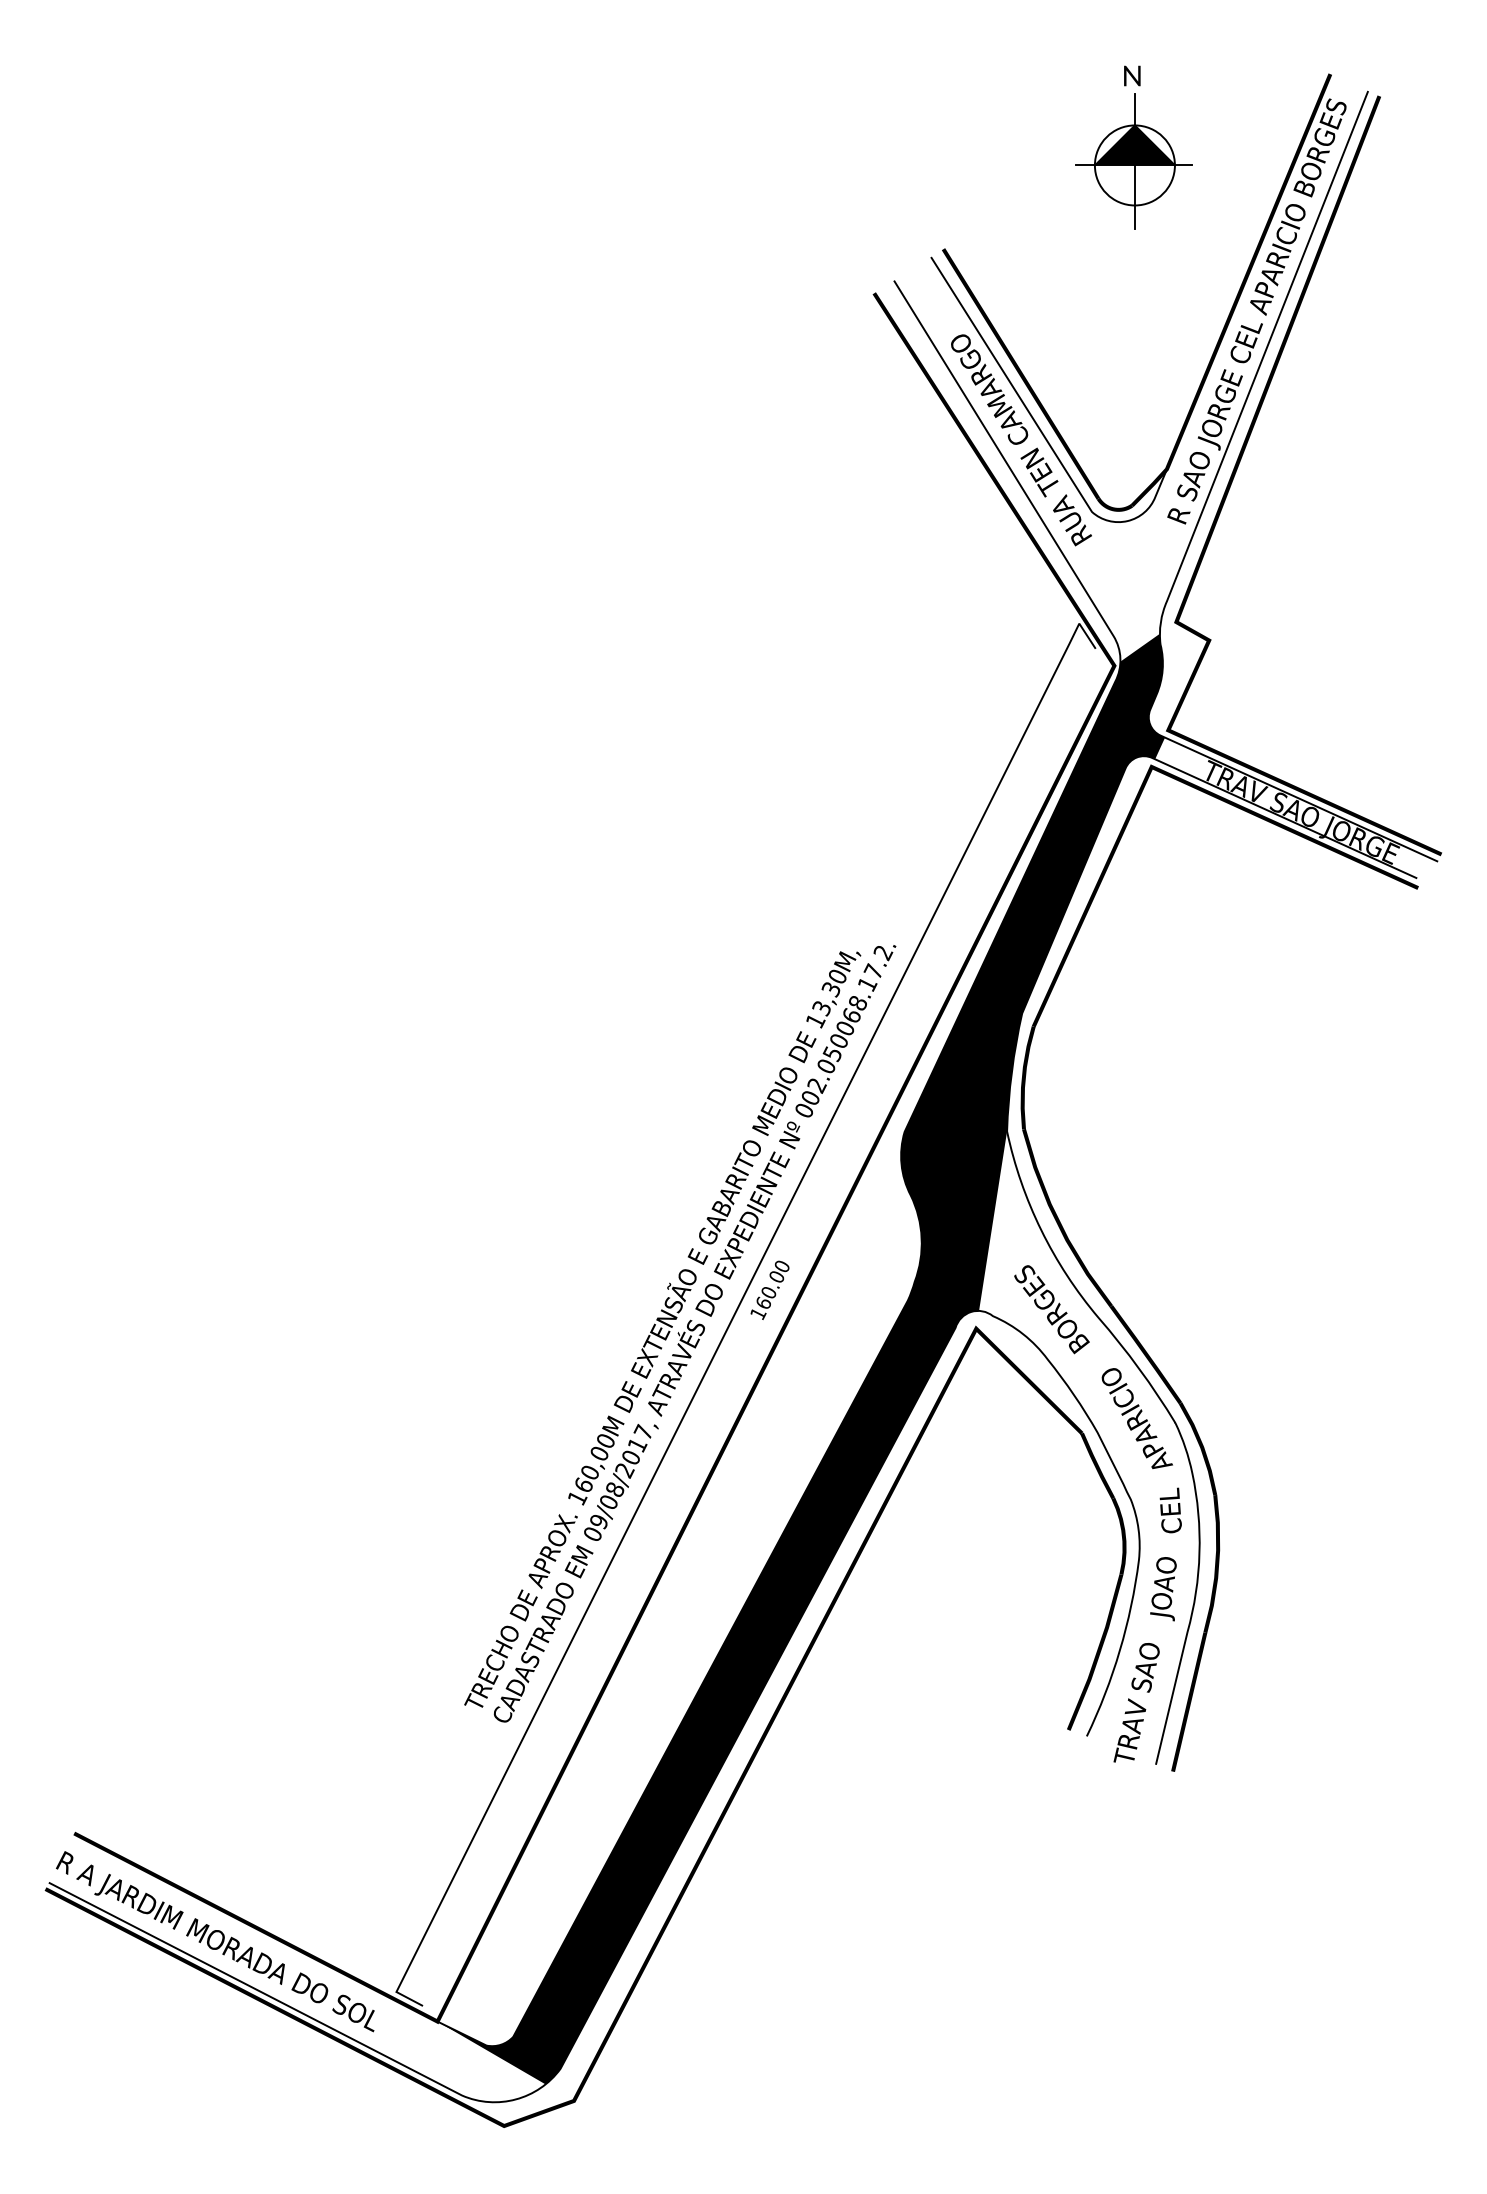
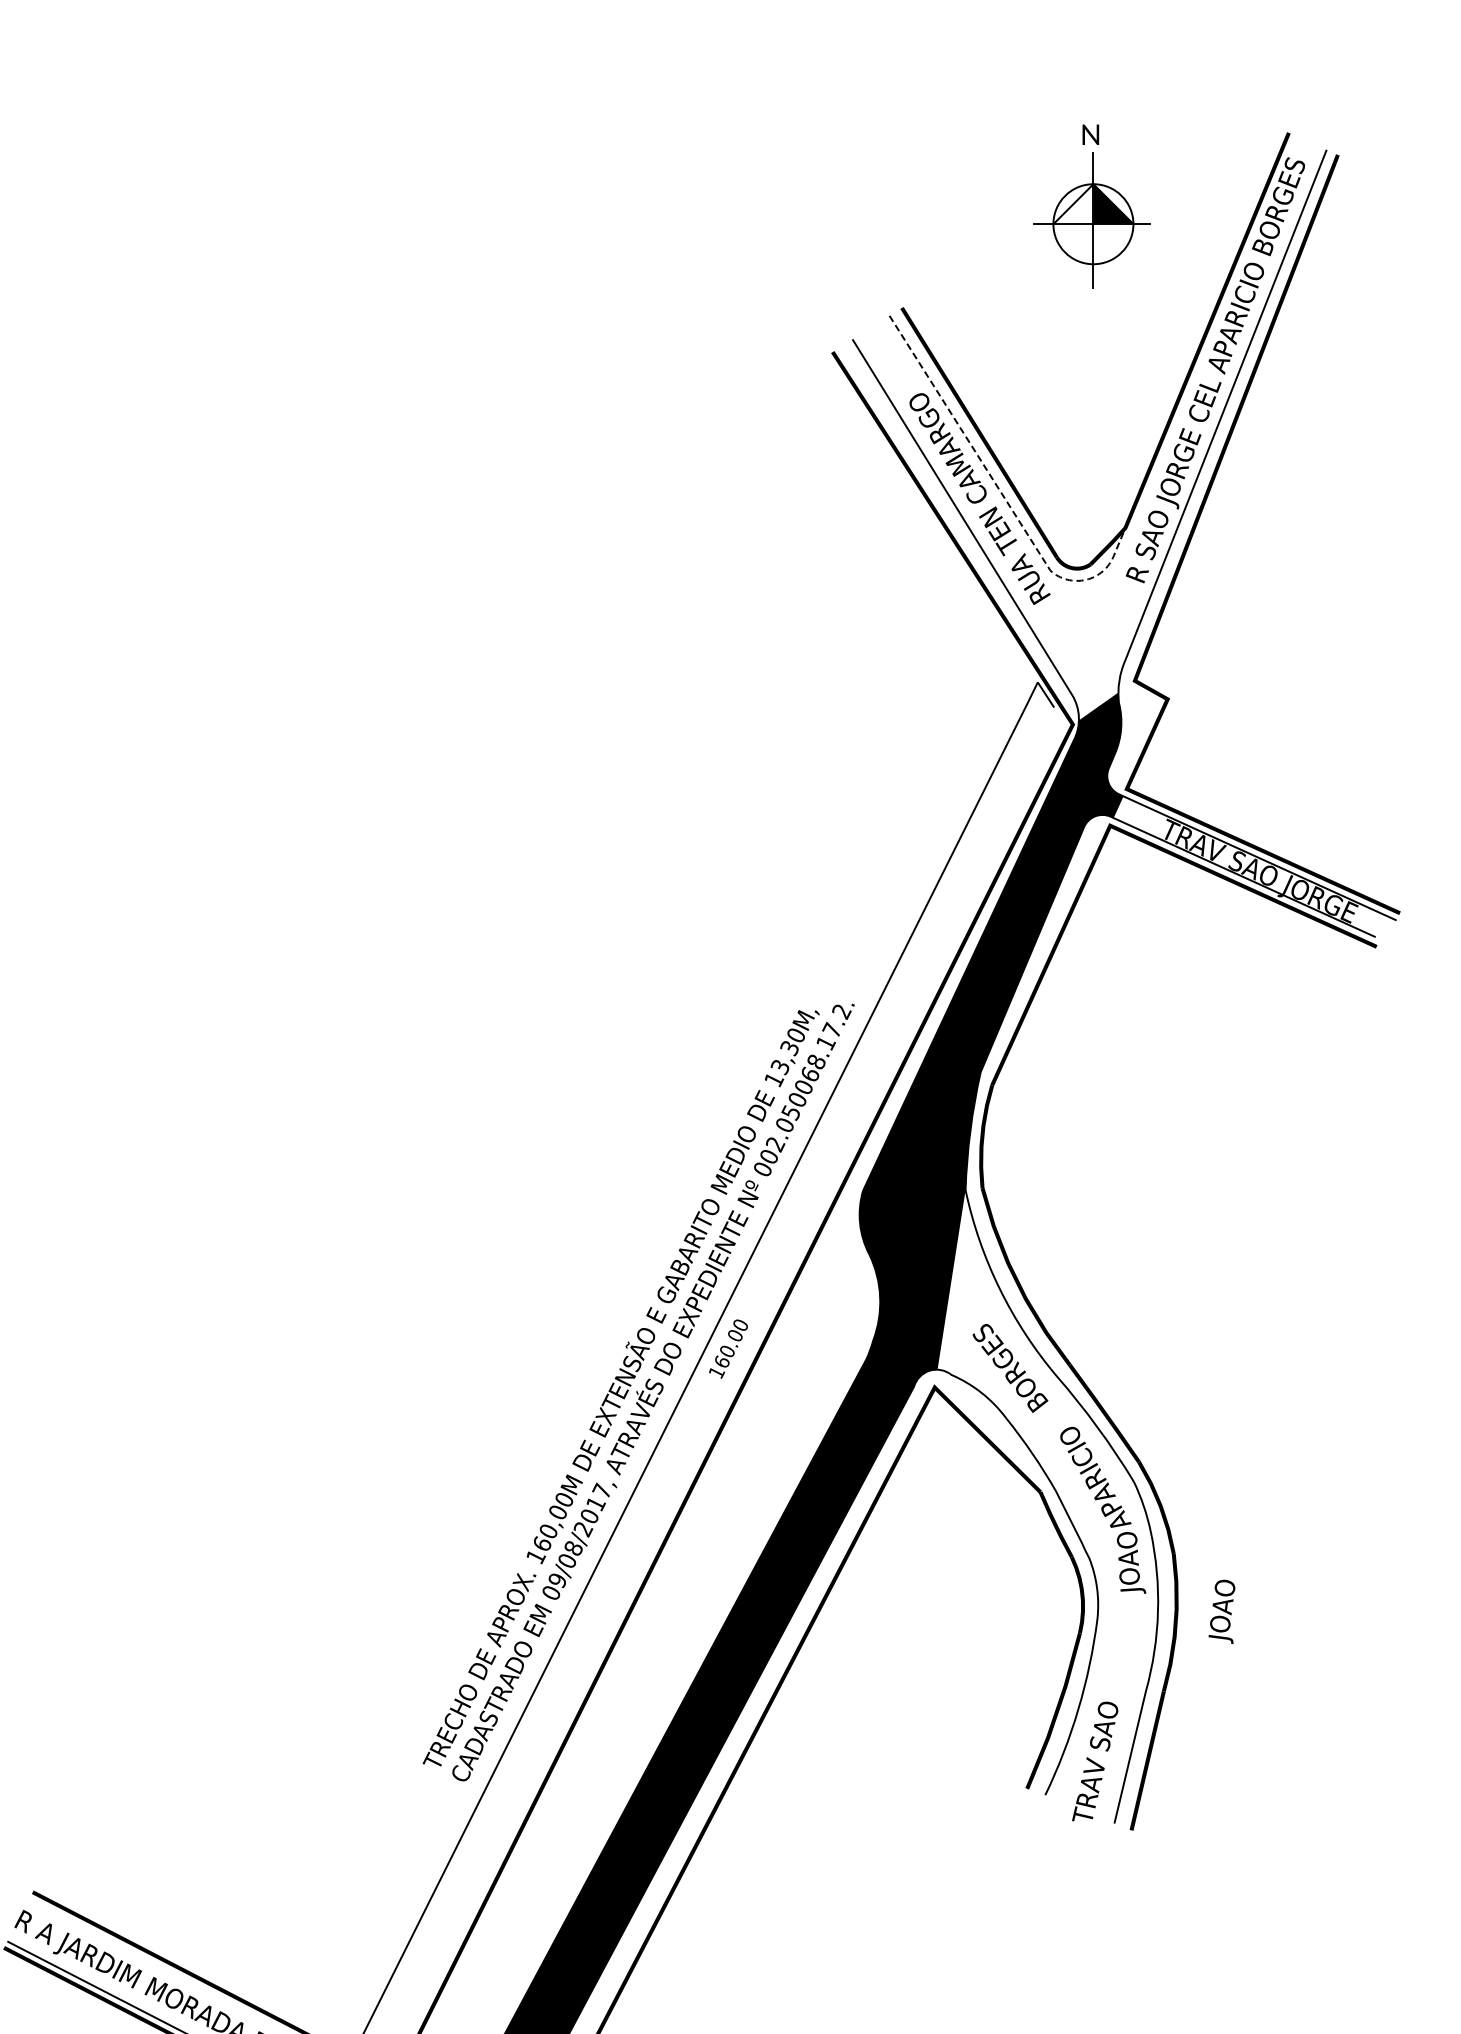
fill: (1114, 145) -> (1073, 204), removed
line: (1045, 438) -> (1004, 497), solid -> dashed
text: (1172, 1503) -> (1131, 1562), CEL -> JOAO
text: (1163, 1589) -> (1222, 1612), moved

